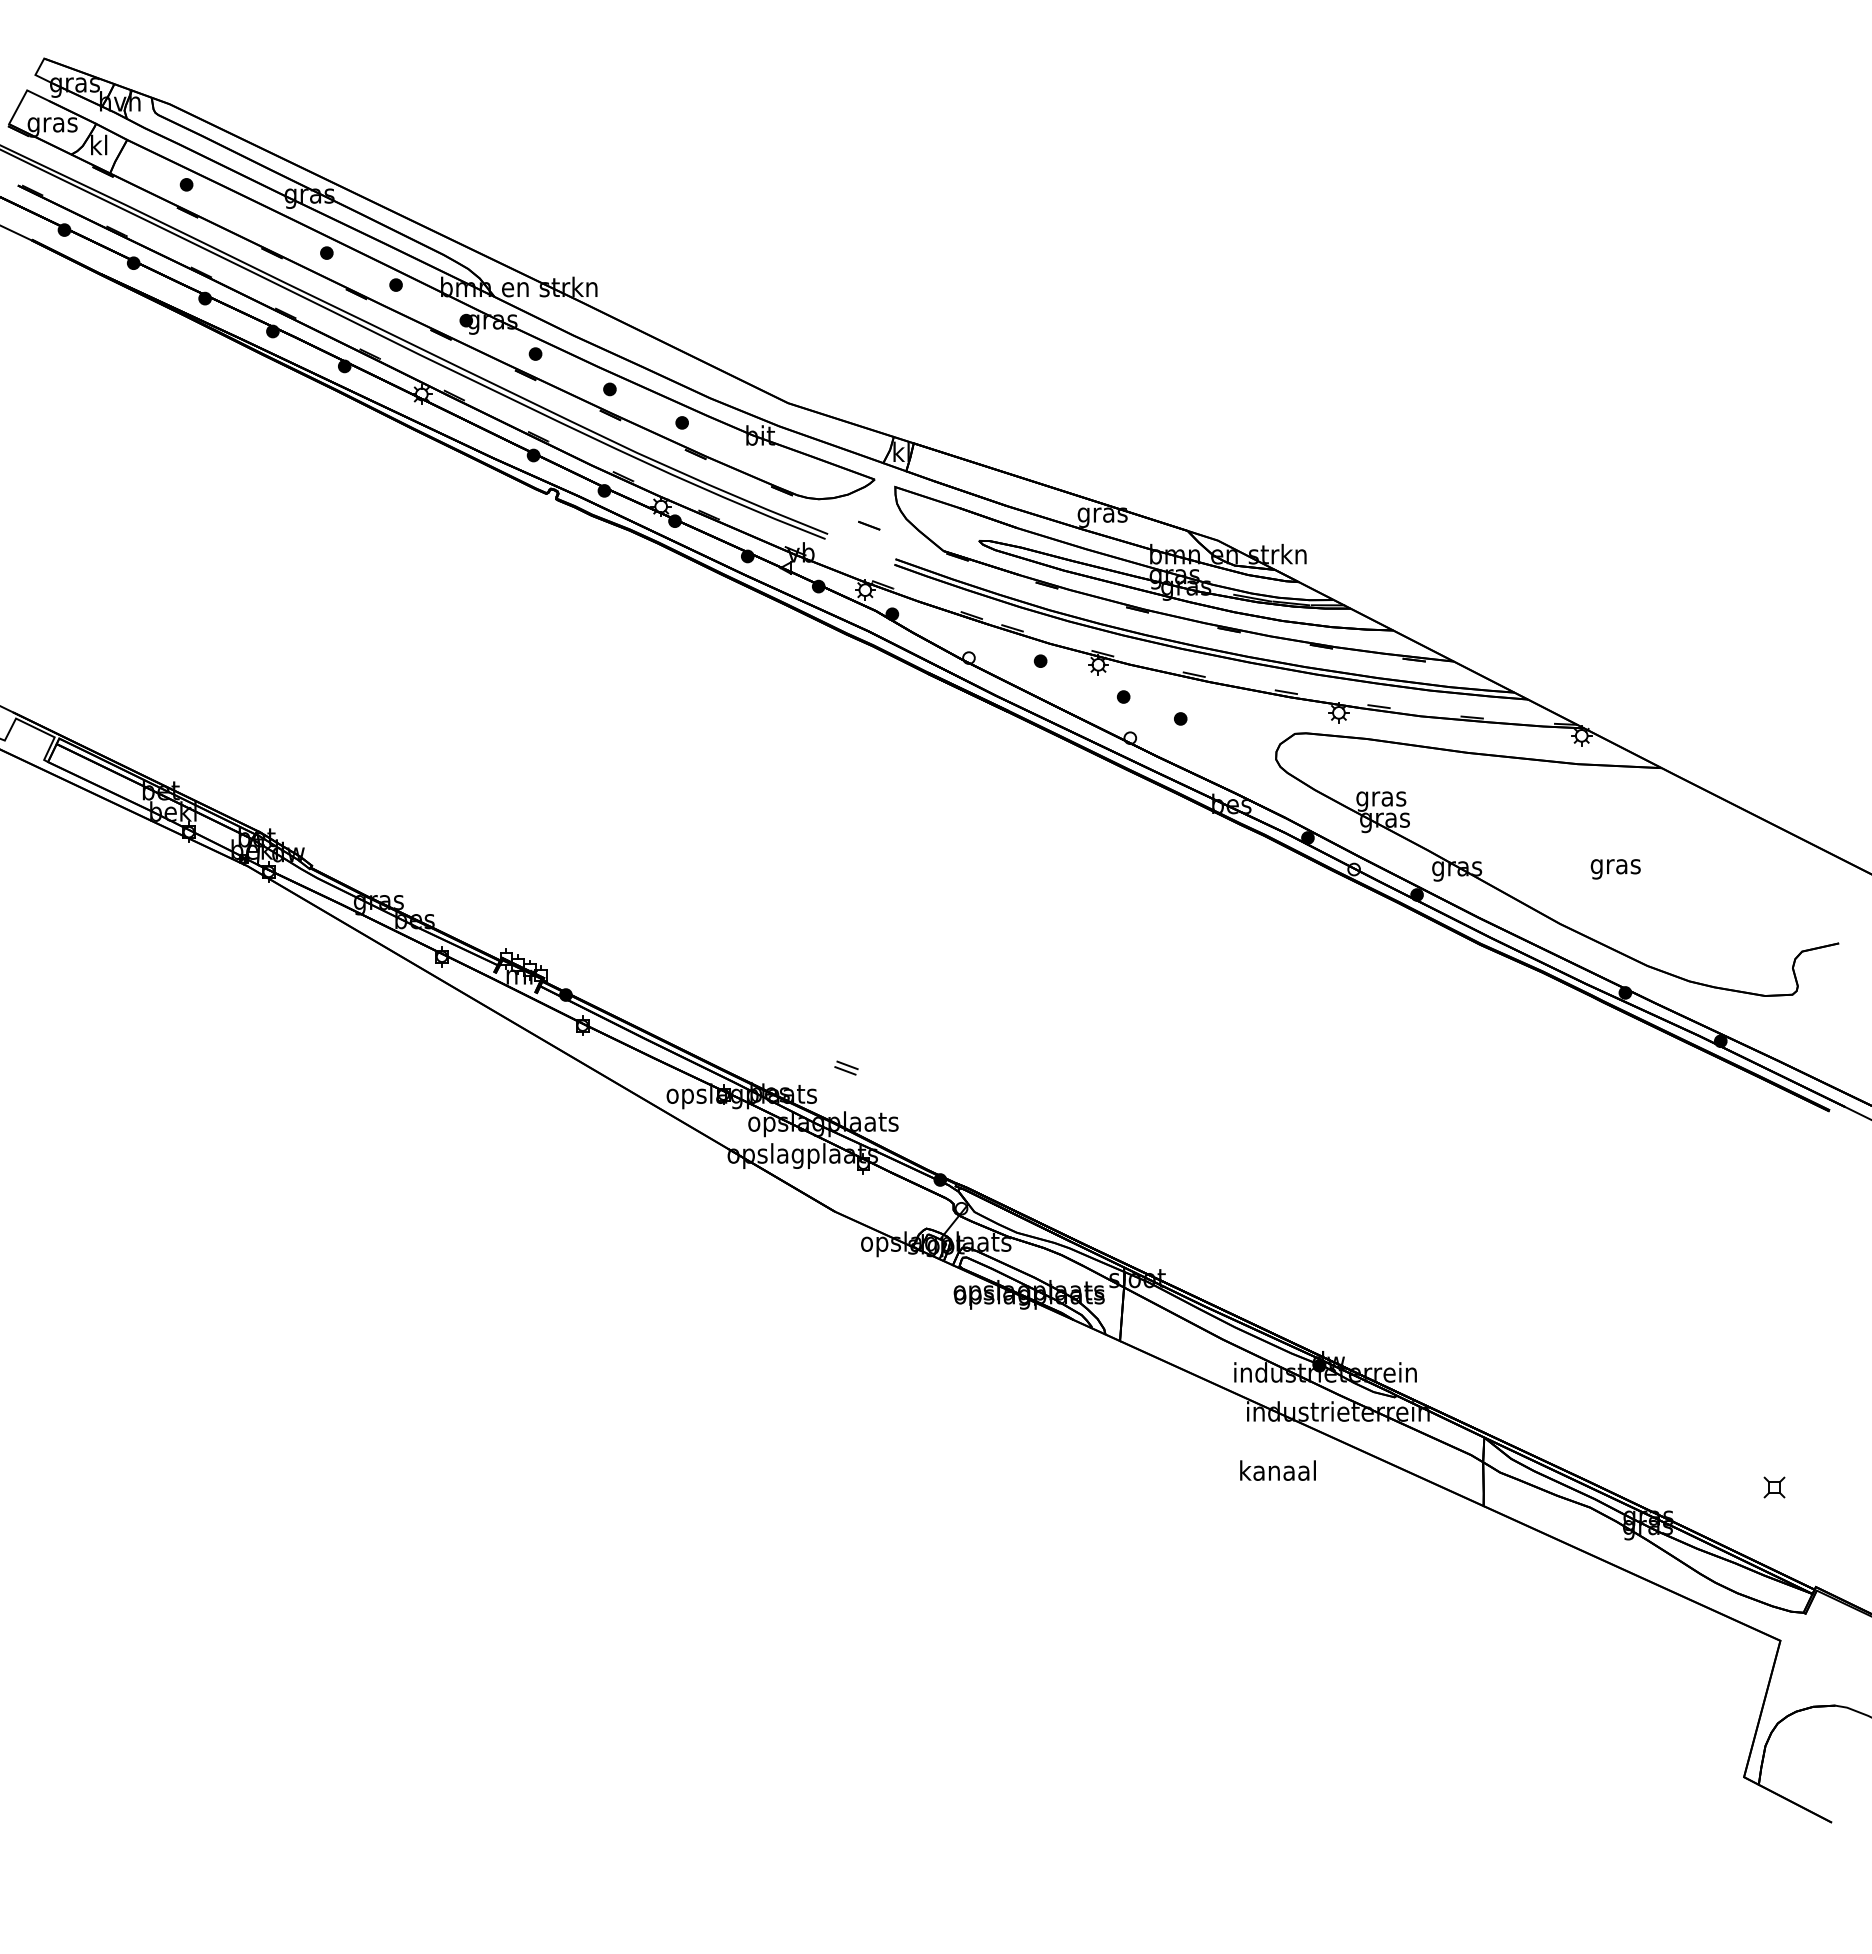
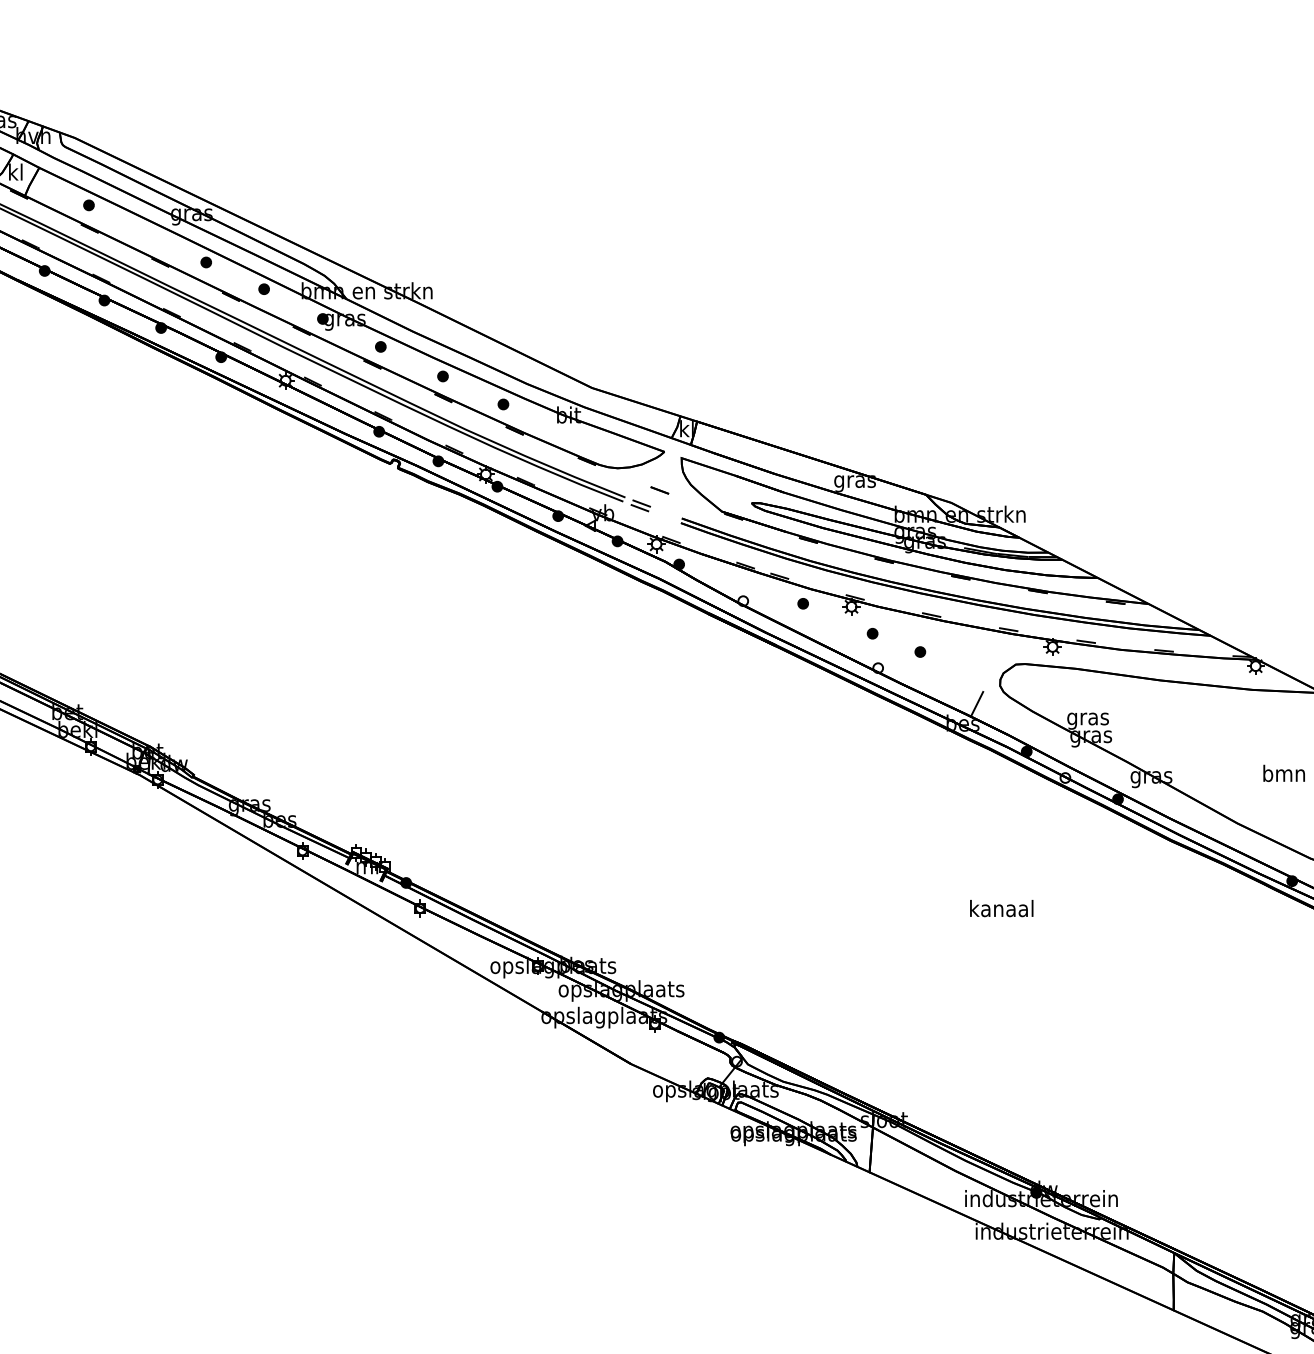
line: (1248, 780) -> (977, 703), added
text: (1615, 866) -> (1283, 775), gras -> bmn
part: (846, 1067) -> (640, 505), moved
text: (1277, 1470) -> (1001, 908), moved

